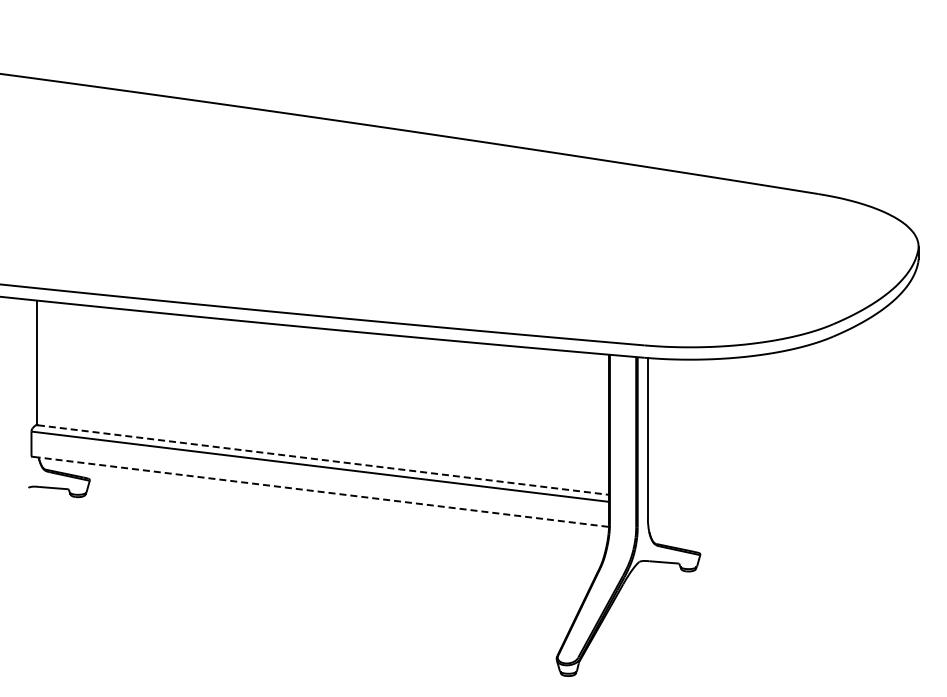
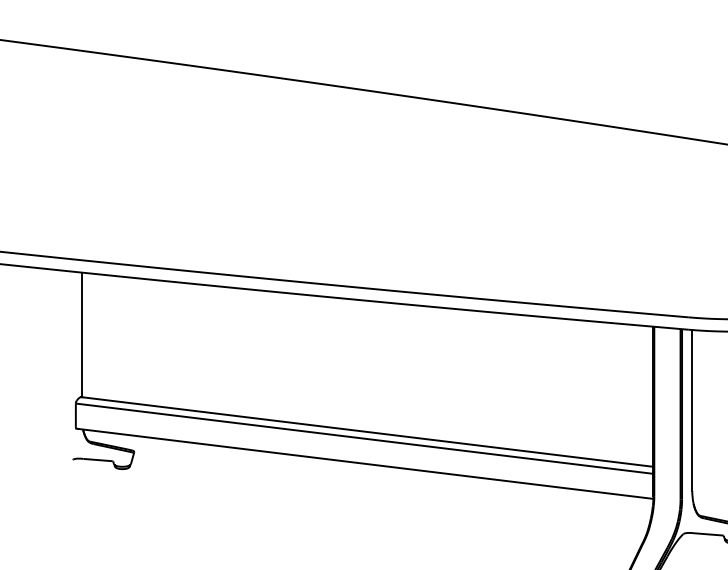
line: (323, 460) -> (367, 432), dashed -> solid
line: (321, 491) -> (365, 463), dashed -> solid

